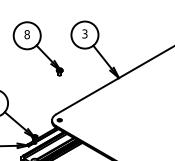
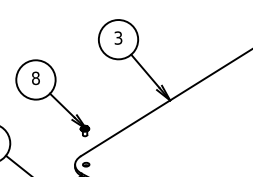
part: (37, 48) -> (51, 97), moved

